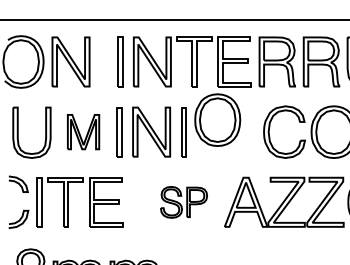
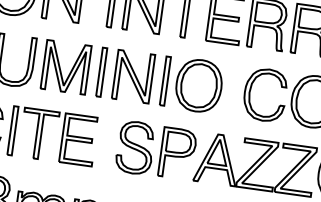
part: (217, 119) -> (198, 85), moved
part: (83, 131) -> (66, 66), size x1.43
part: (183, 202) -> (155, 150), size x1.67

